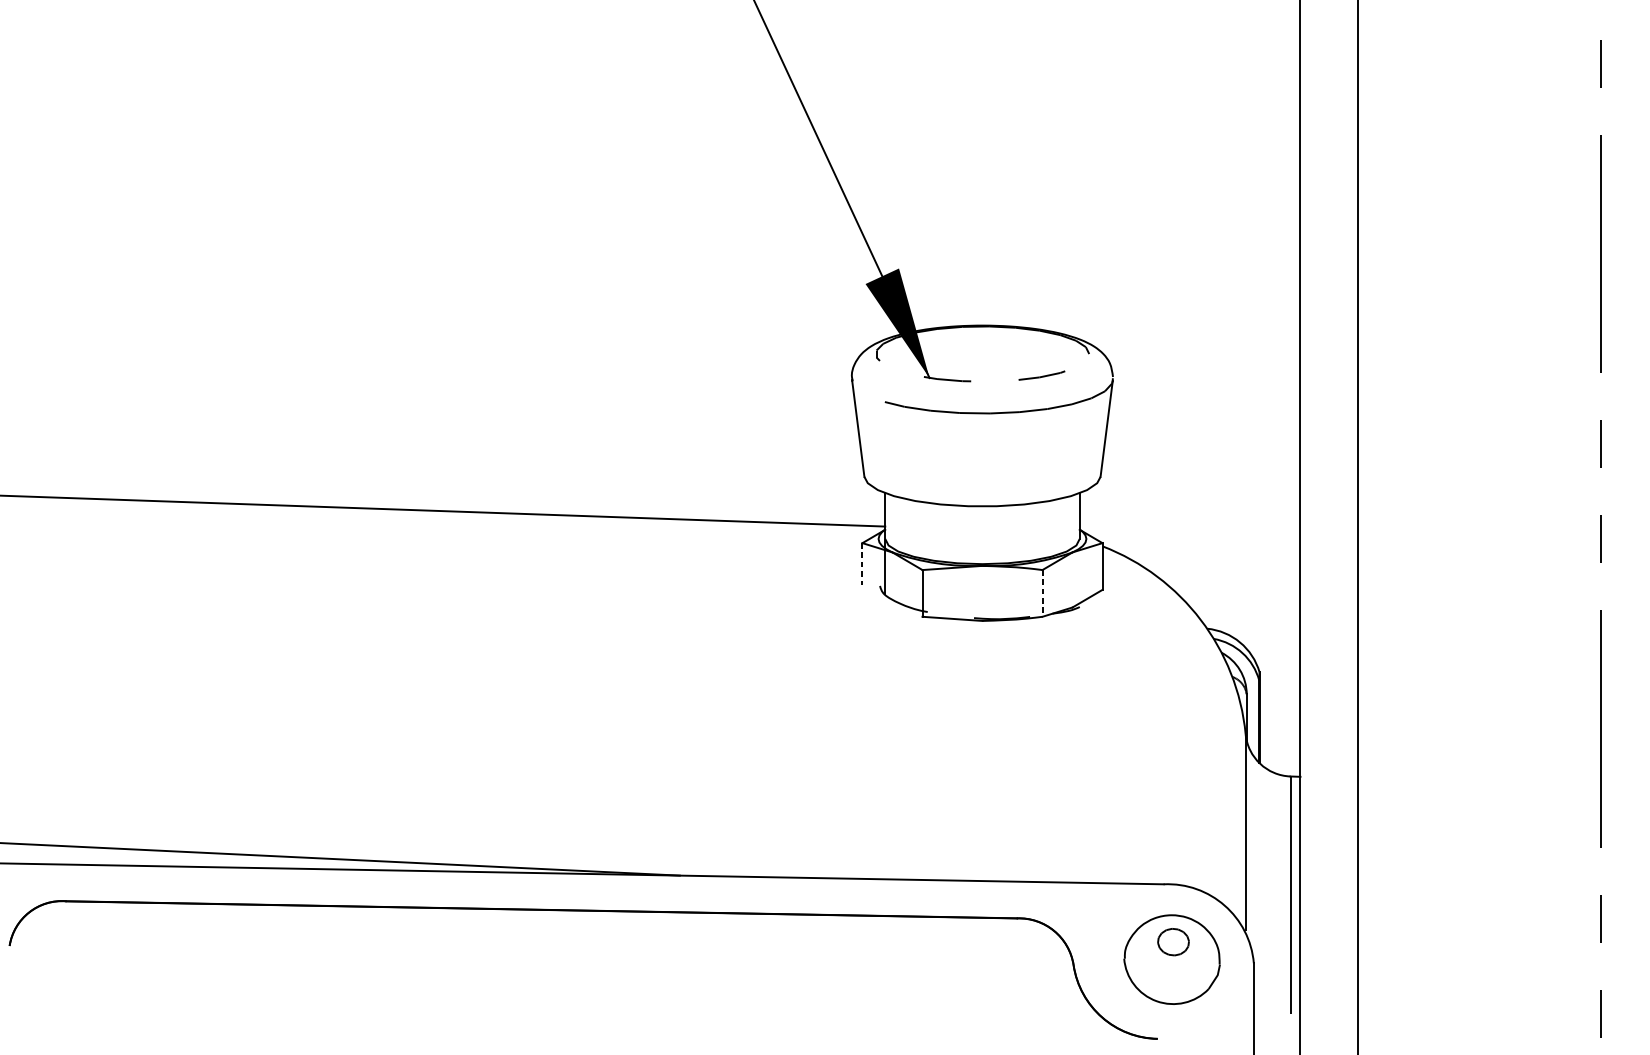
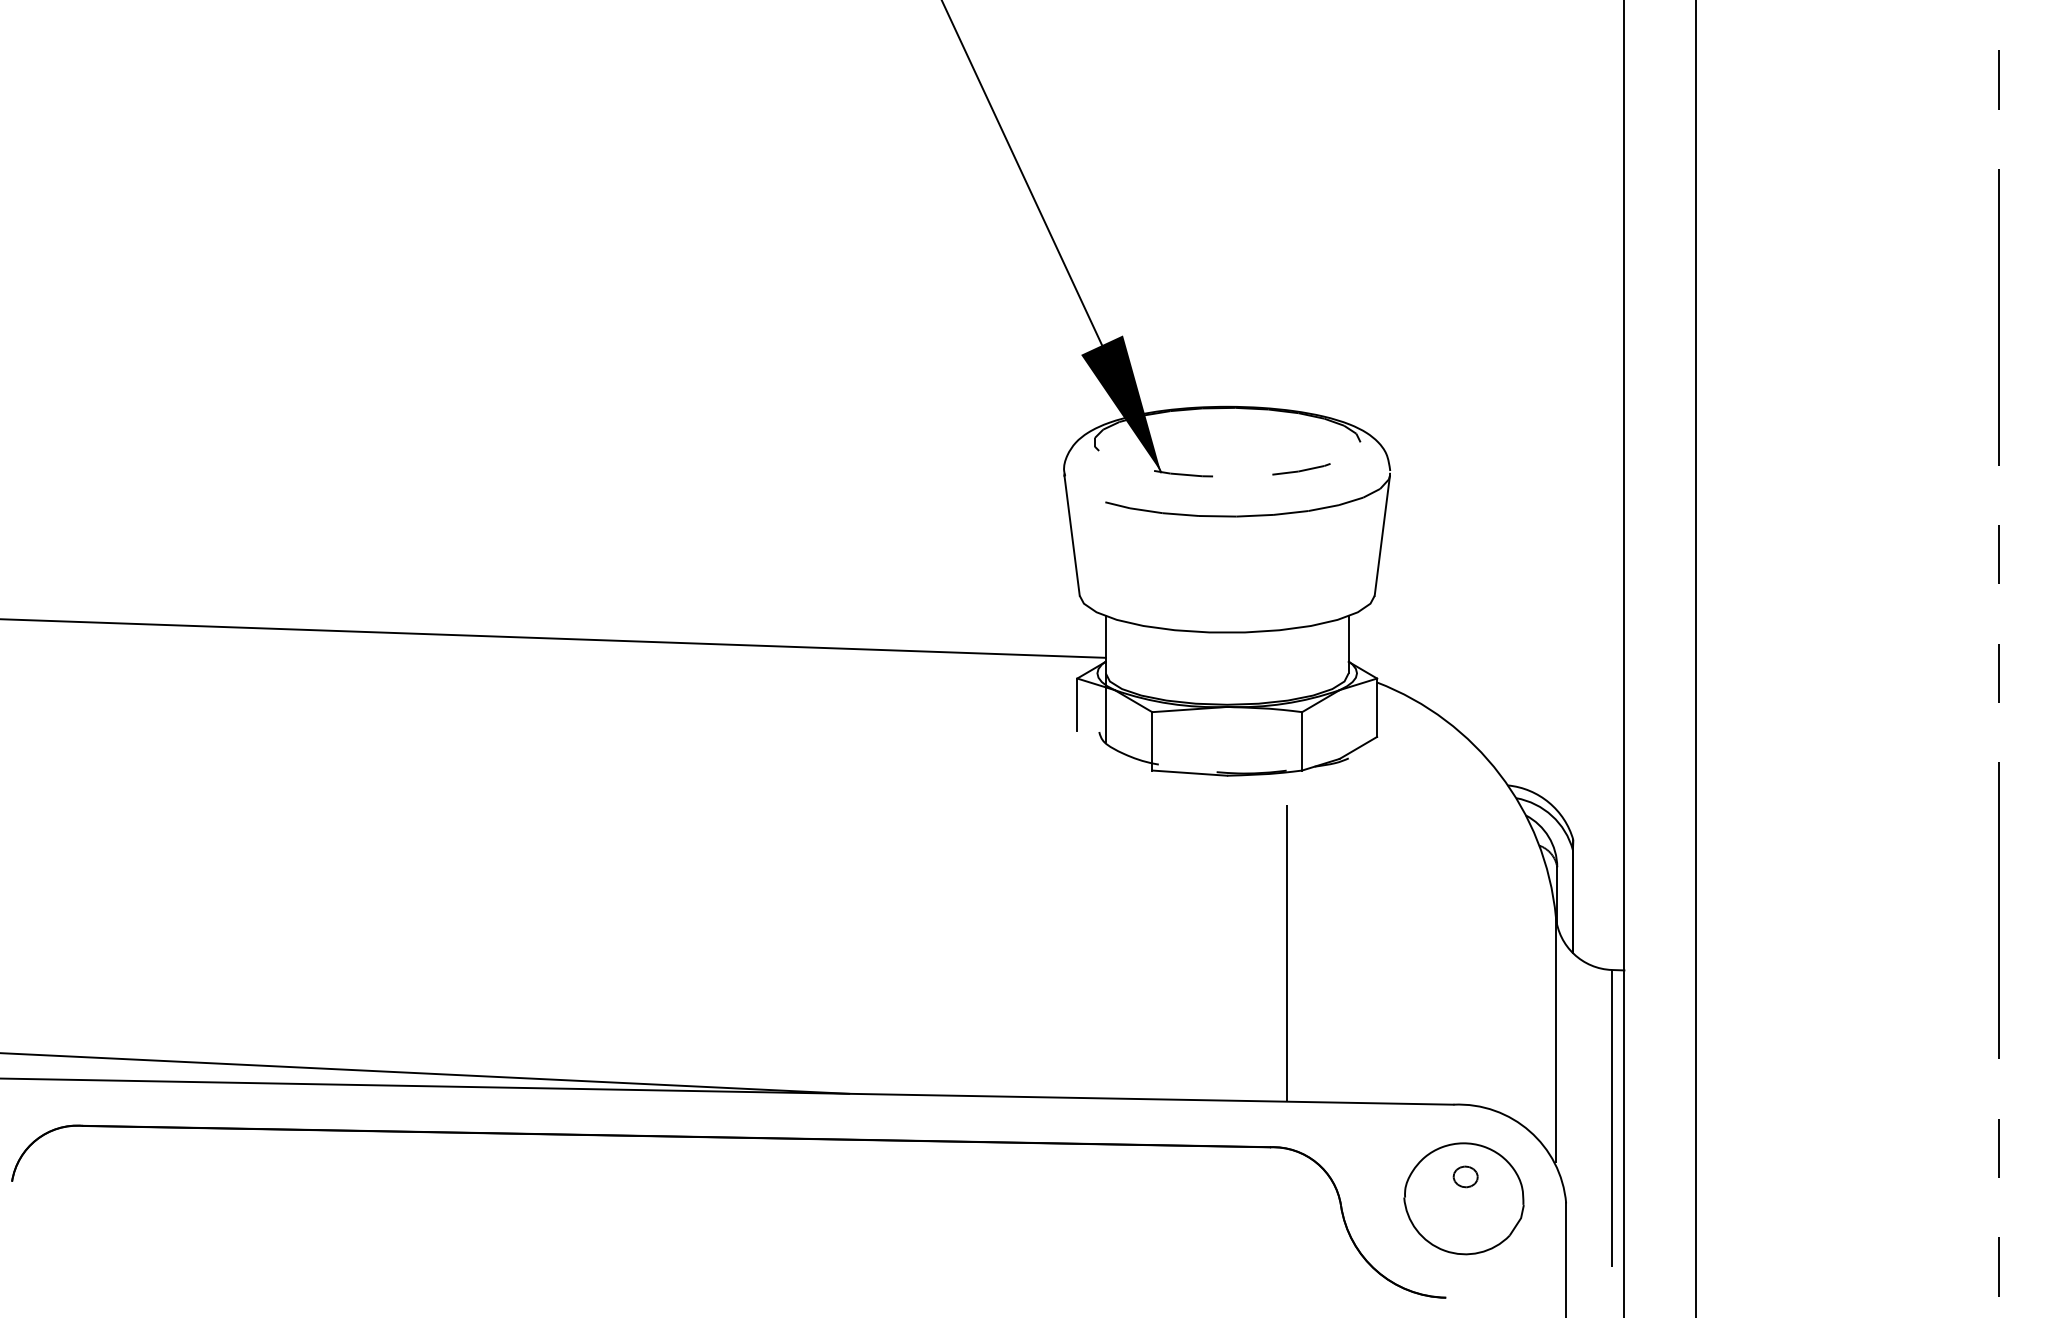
line: (862, 564) -> (1077, 705), dashed -> solid
line: (1042, 593) -> (1302, 741), dashed -> solid
line: (1029, 751) -> (1286, 938), added
part: (1173, 941) -> (1465, 1176), size x0.62

